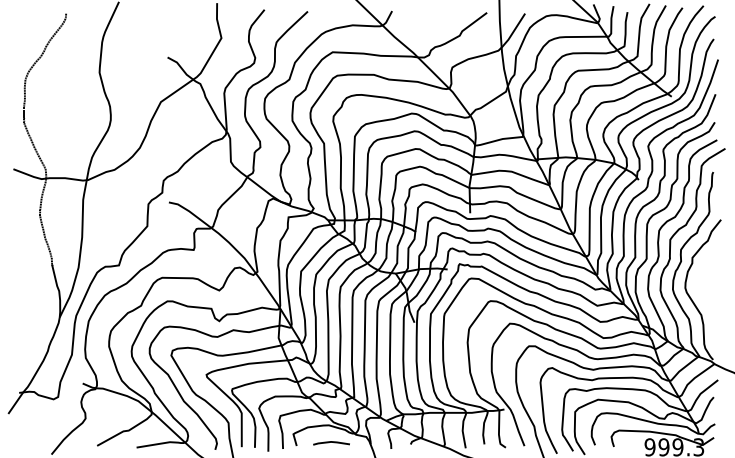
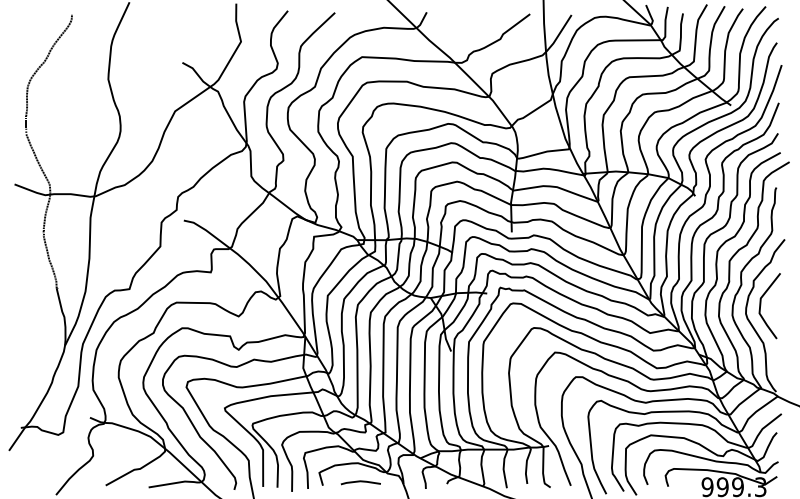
line: (699, 280) -> (761, 305), added

